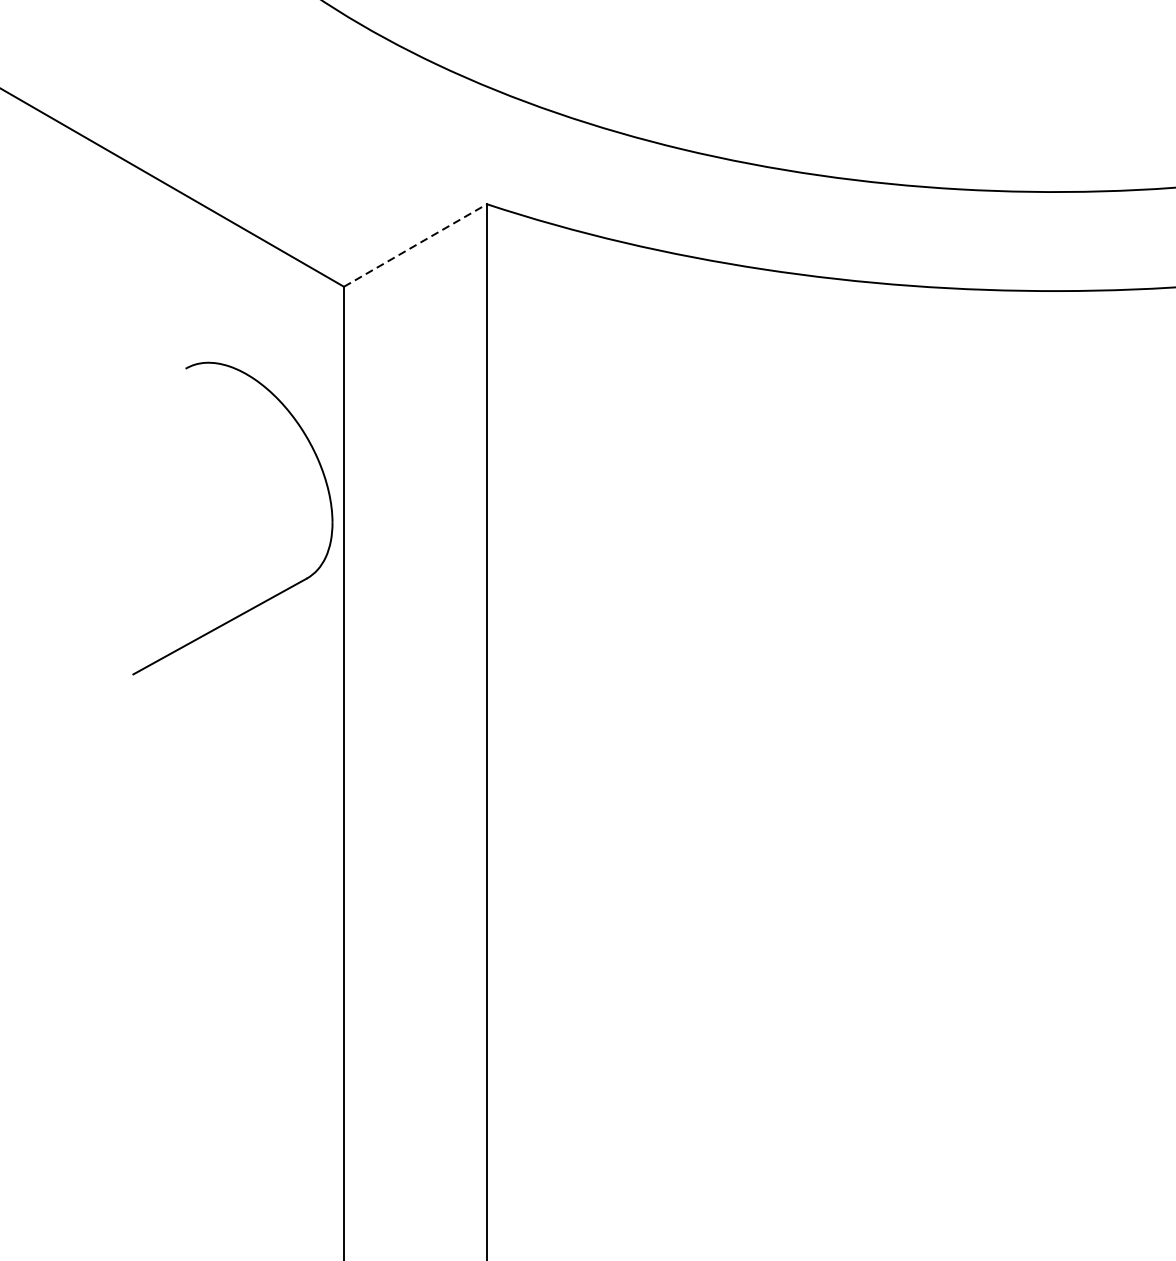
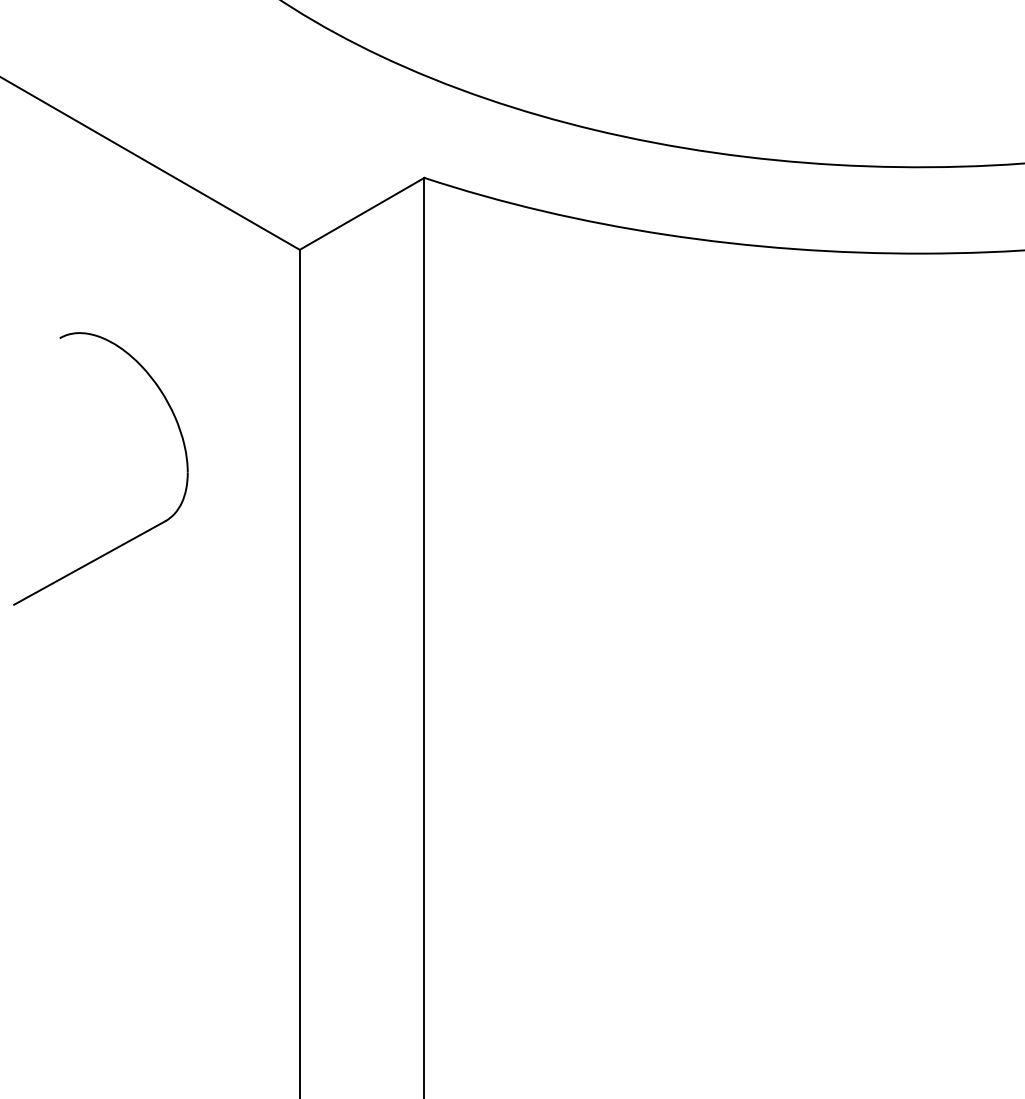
line: (415, 245) -> (362, 213), dashed -> solid
part: (278, 592) -> (140, 533), moved

